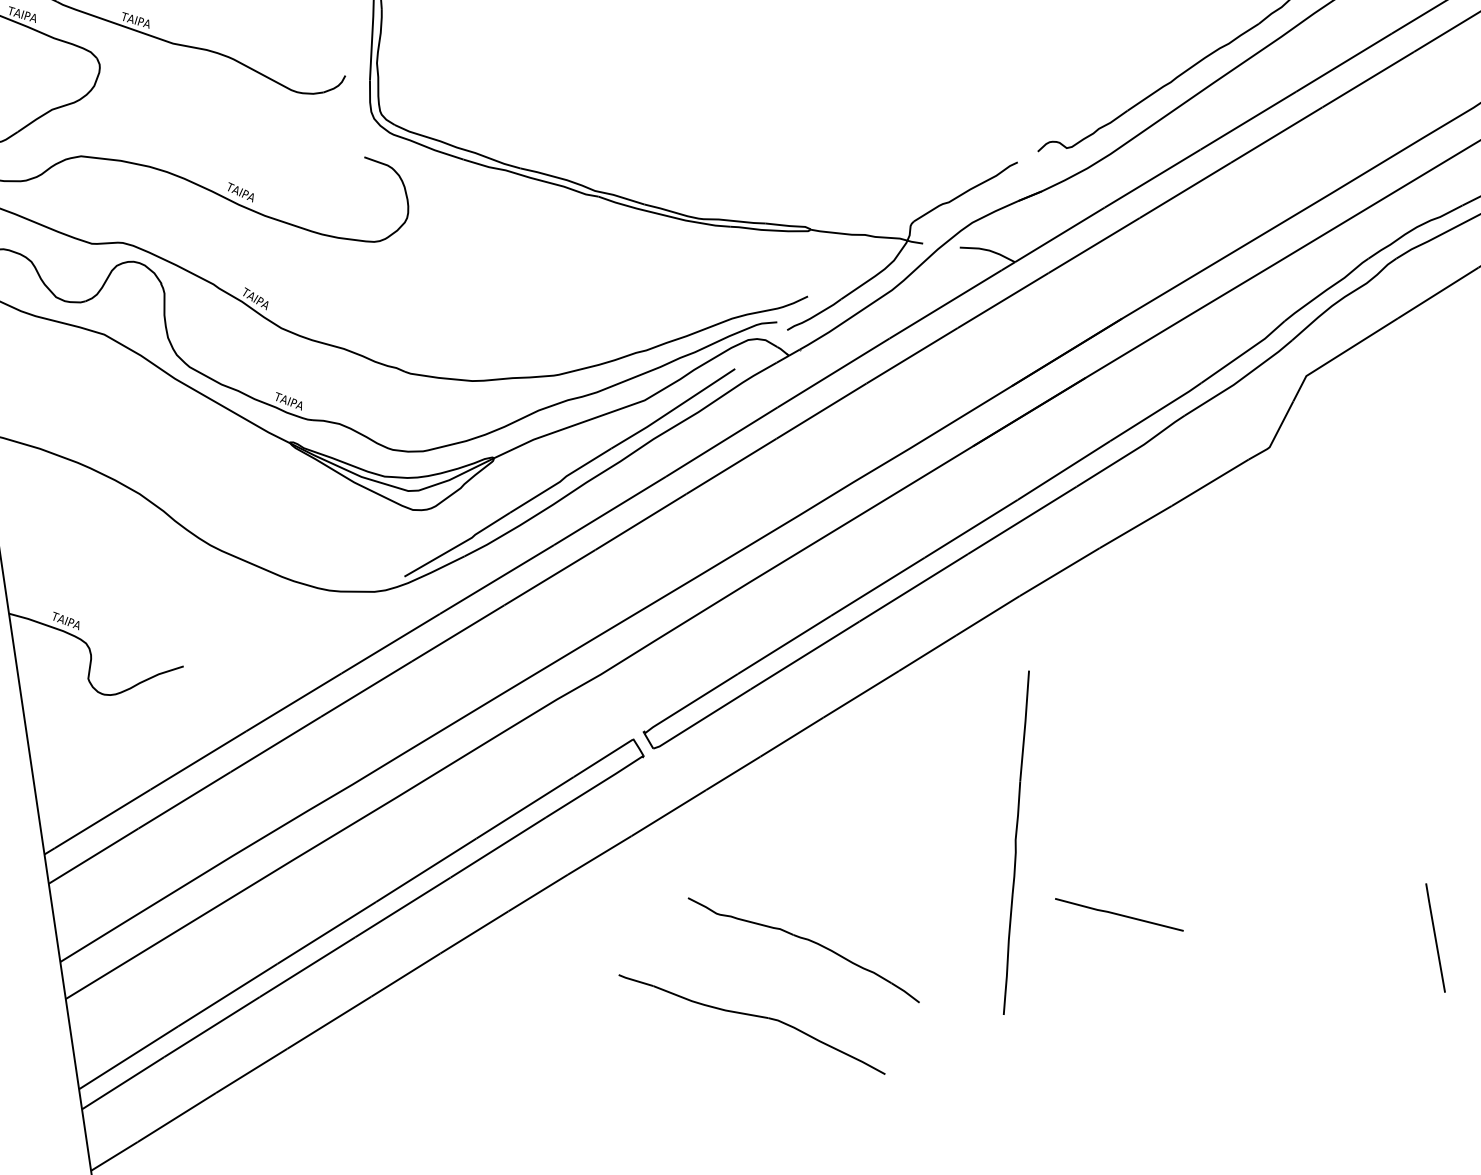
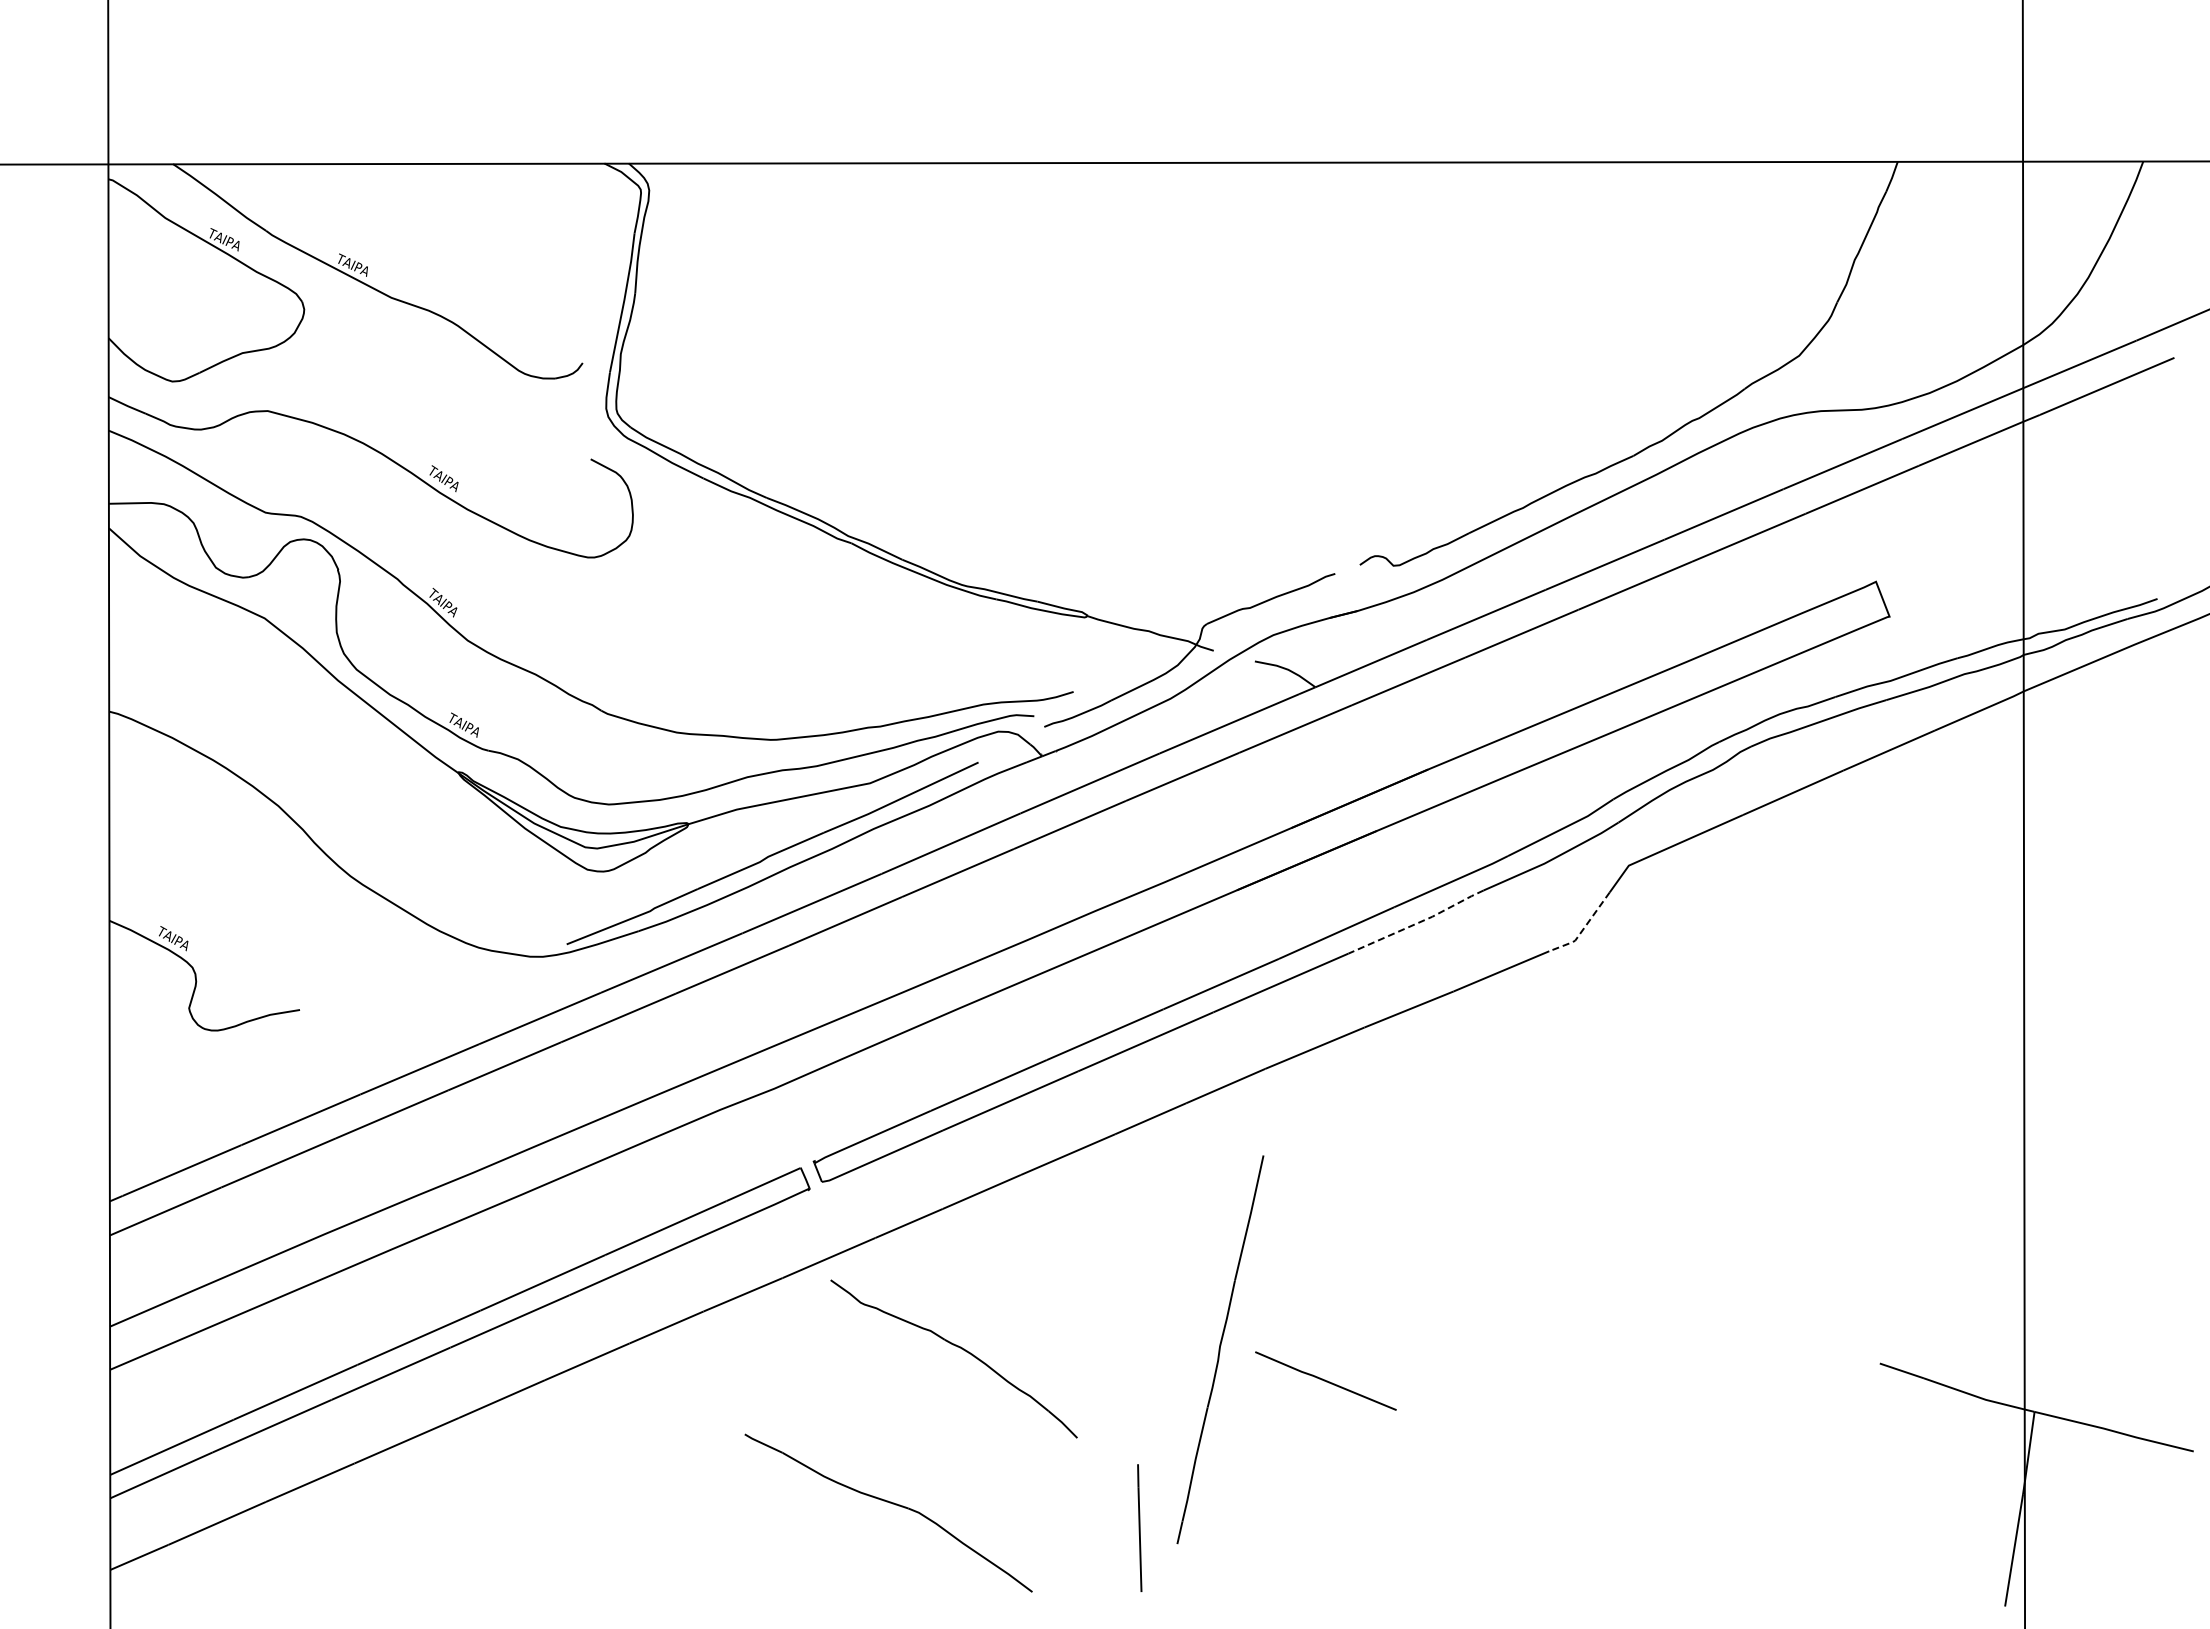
line: (1275, 436) -> (1583, 929), solid -> dashed
line: (1132, 452) -> (1417, 923), solid -> dashed
line: (1118, 914) -> (1325, 1380), moved
line: (1435, 937) -> (1139, 1527), moved
part: (807, 940) -> (959, 1348), moved

